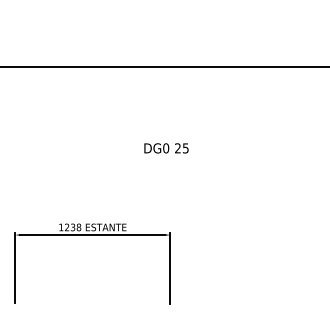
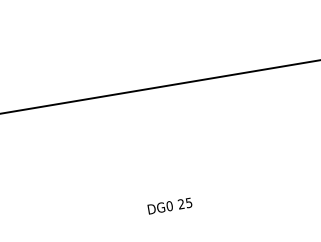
text: (166, 148) -> (170, 206), moved

